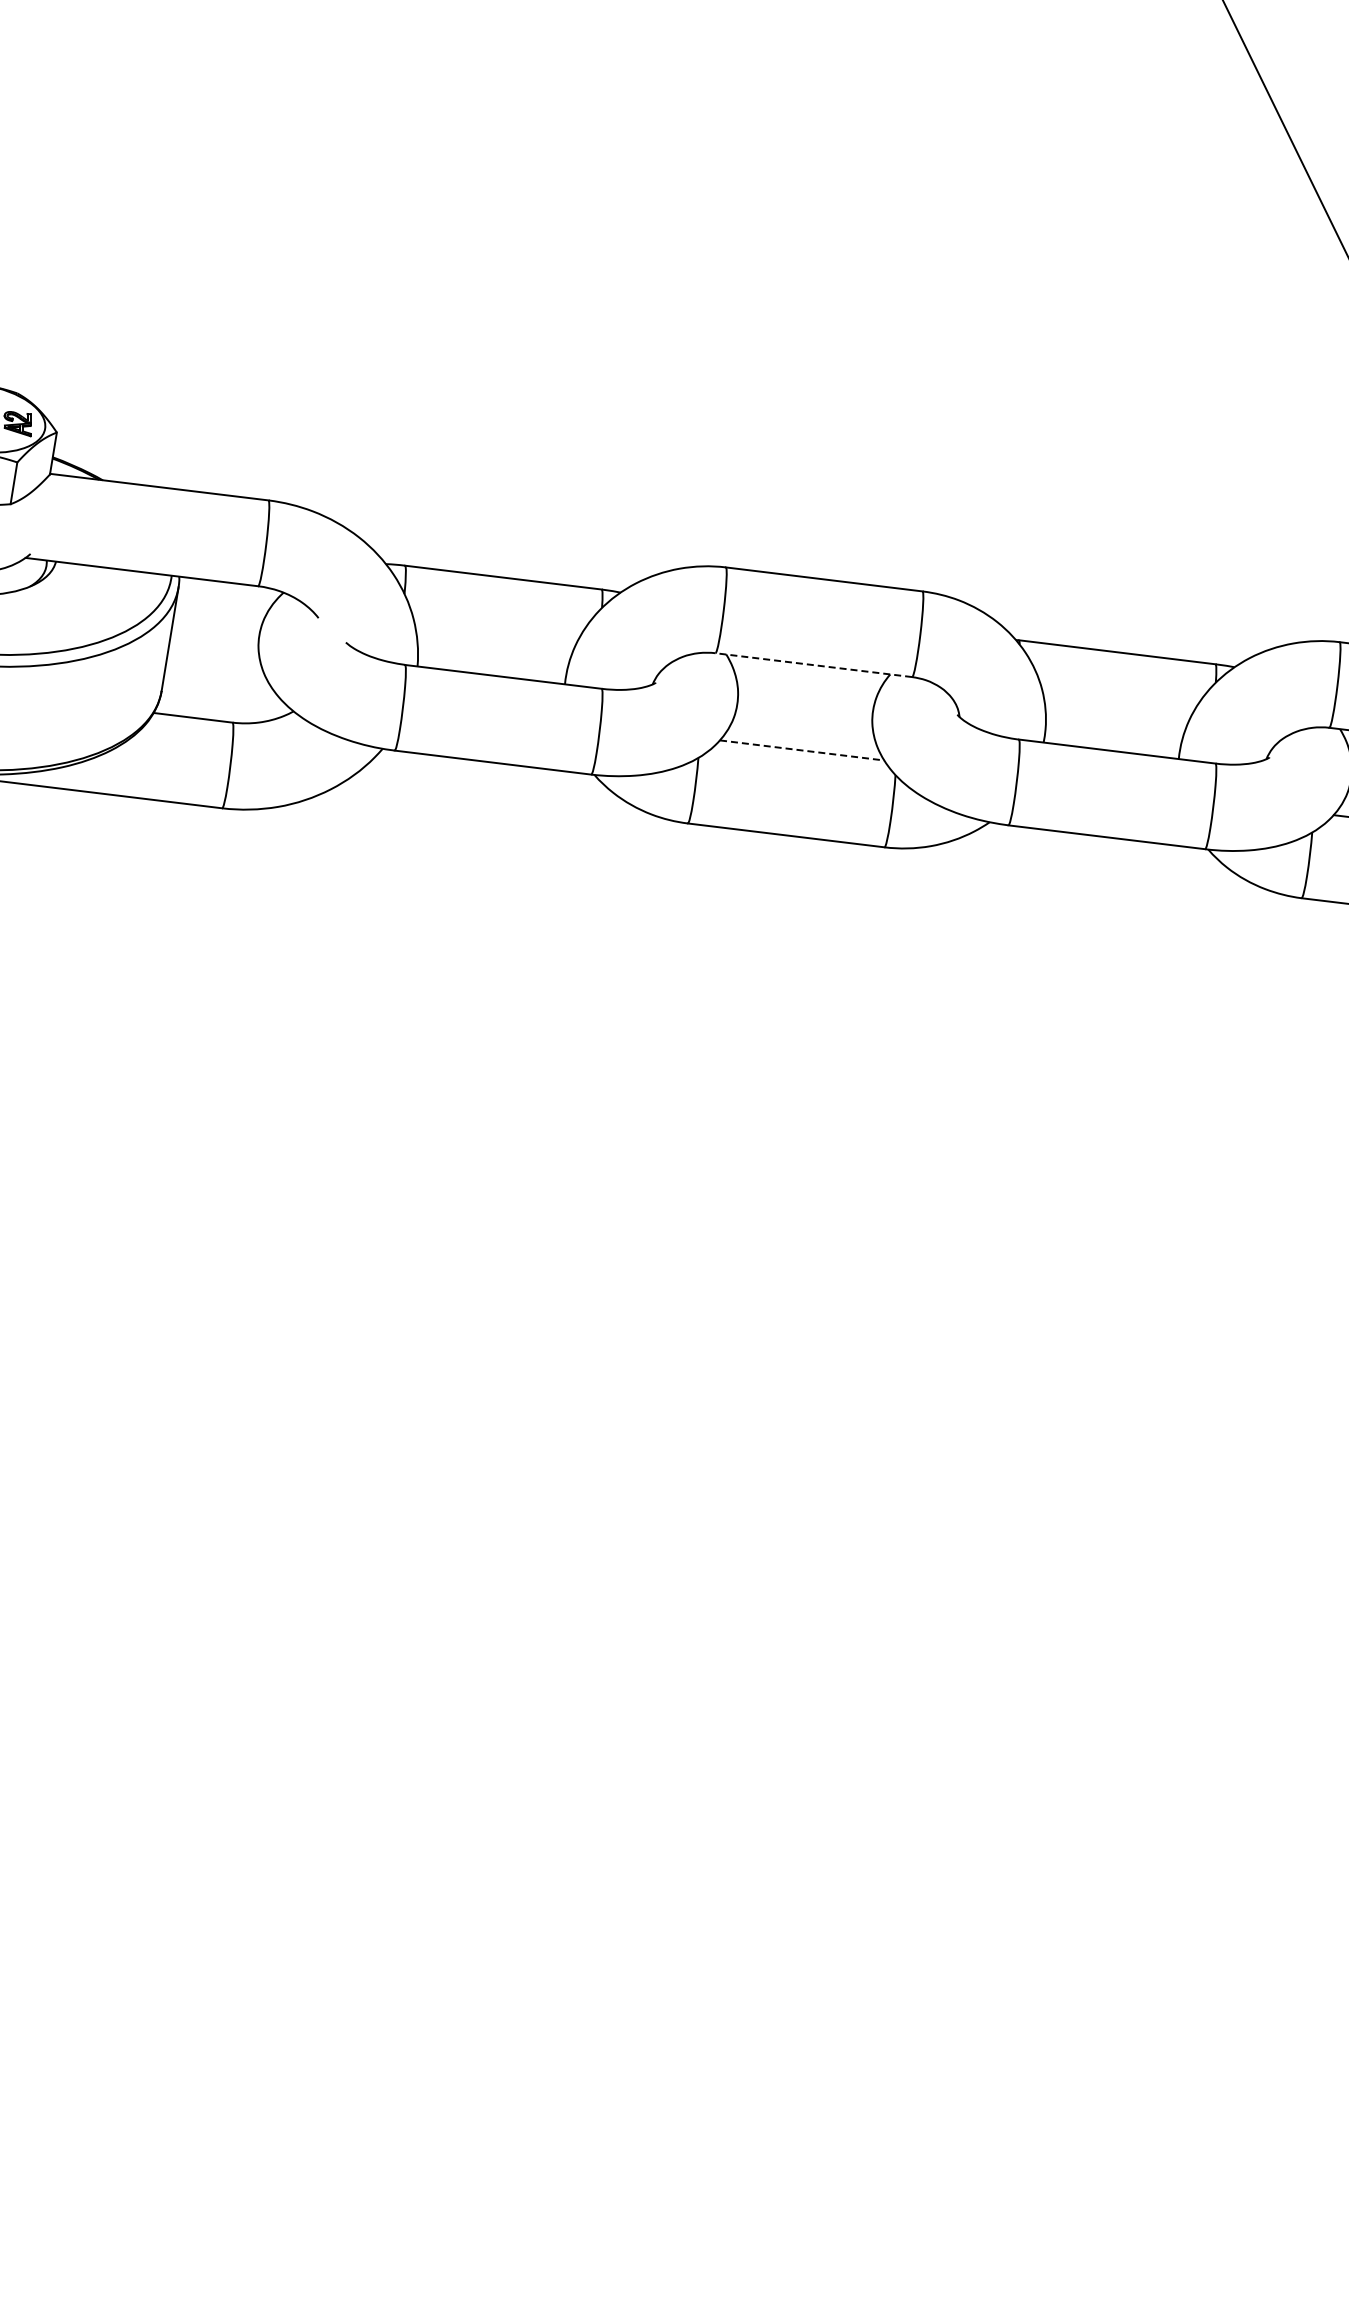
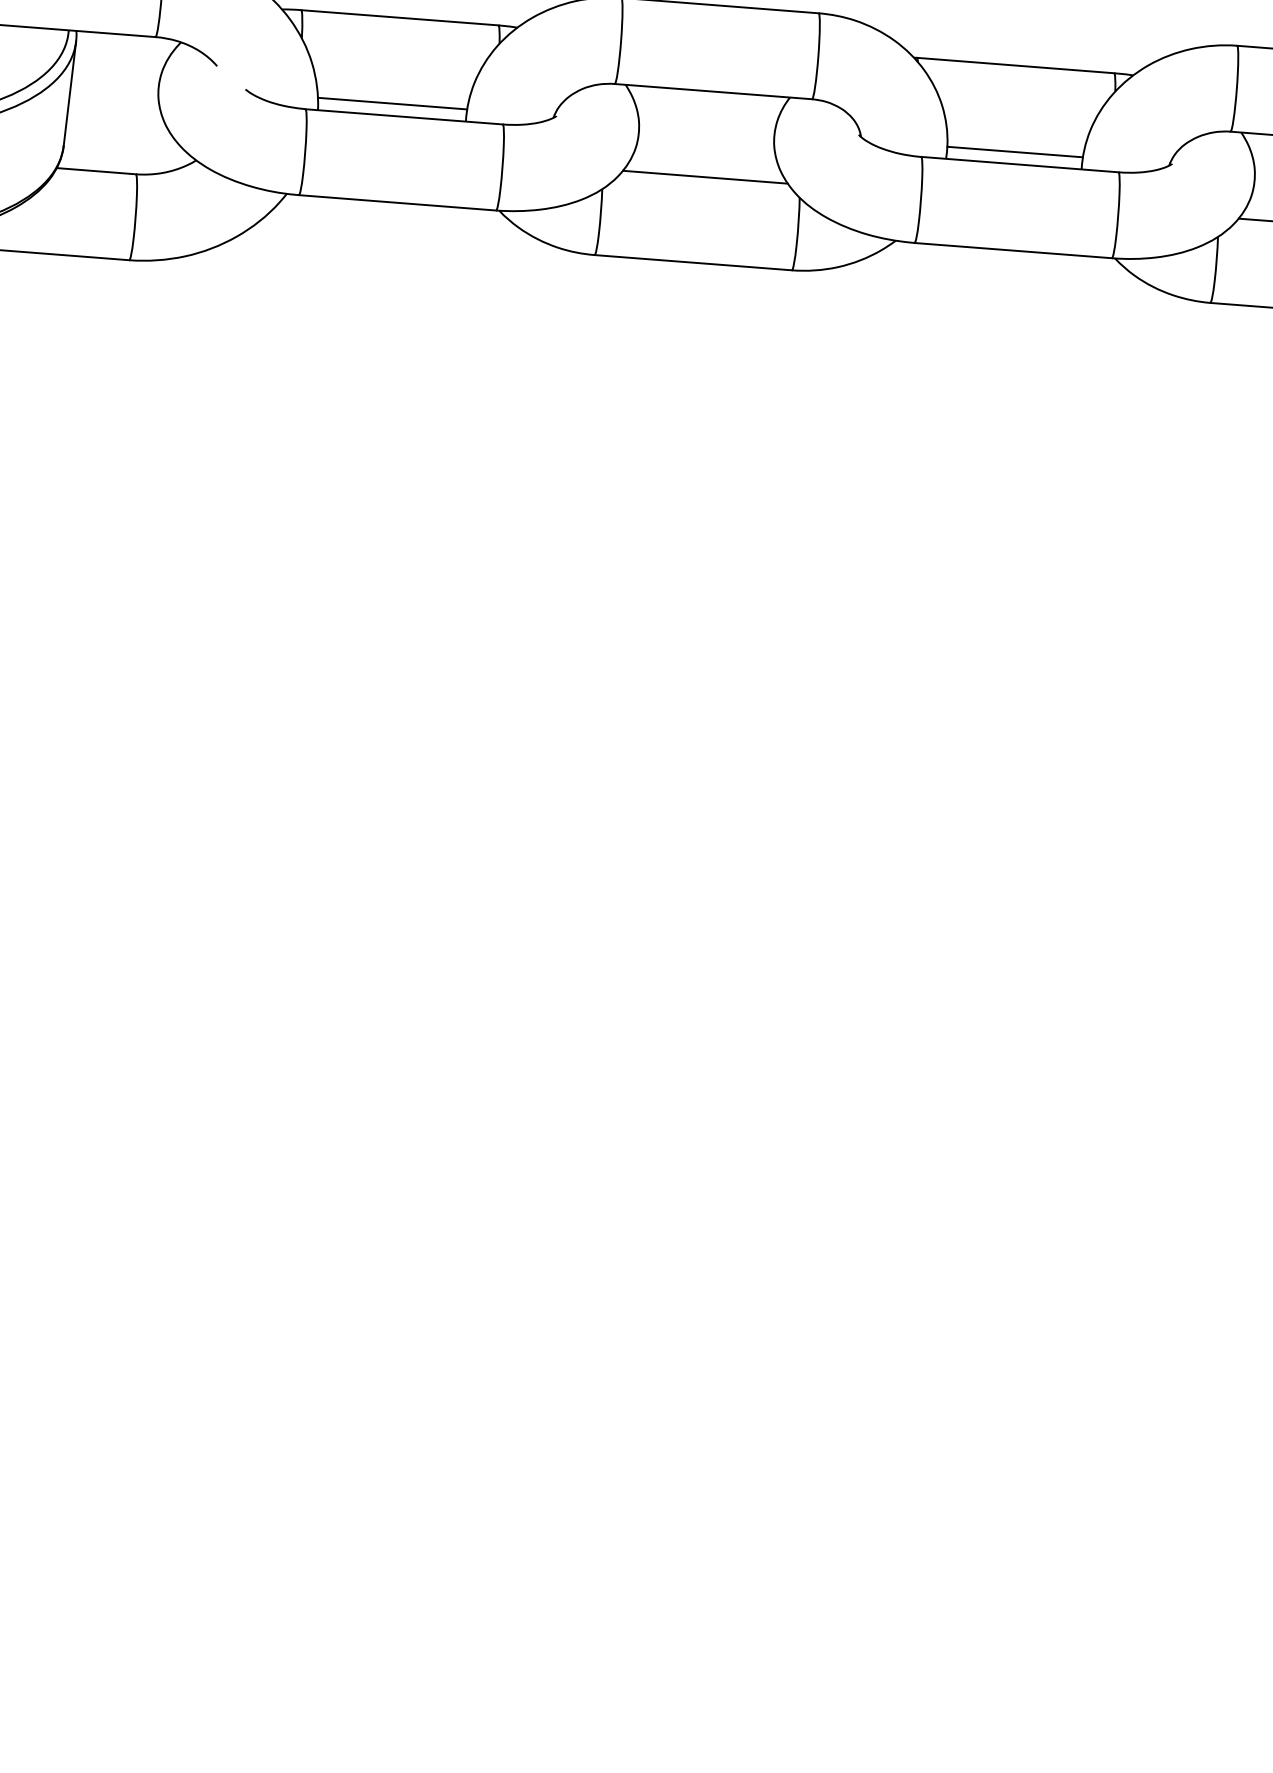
line: (492, 663) -> (392, 103), added
line: (813, 665) -> (713, 91), dashed -> solid
line: (1112, 738) -> (1014, 151), added
line: (802, 750) -> (705, 177), dashed -> solid

